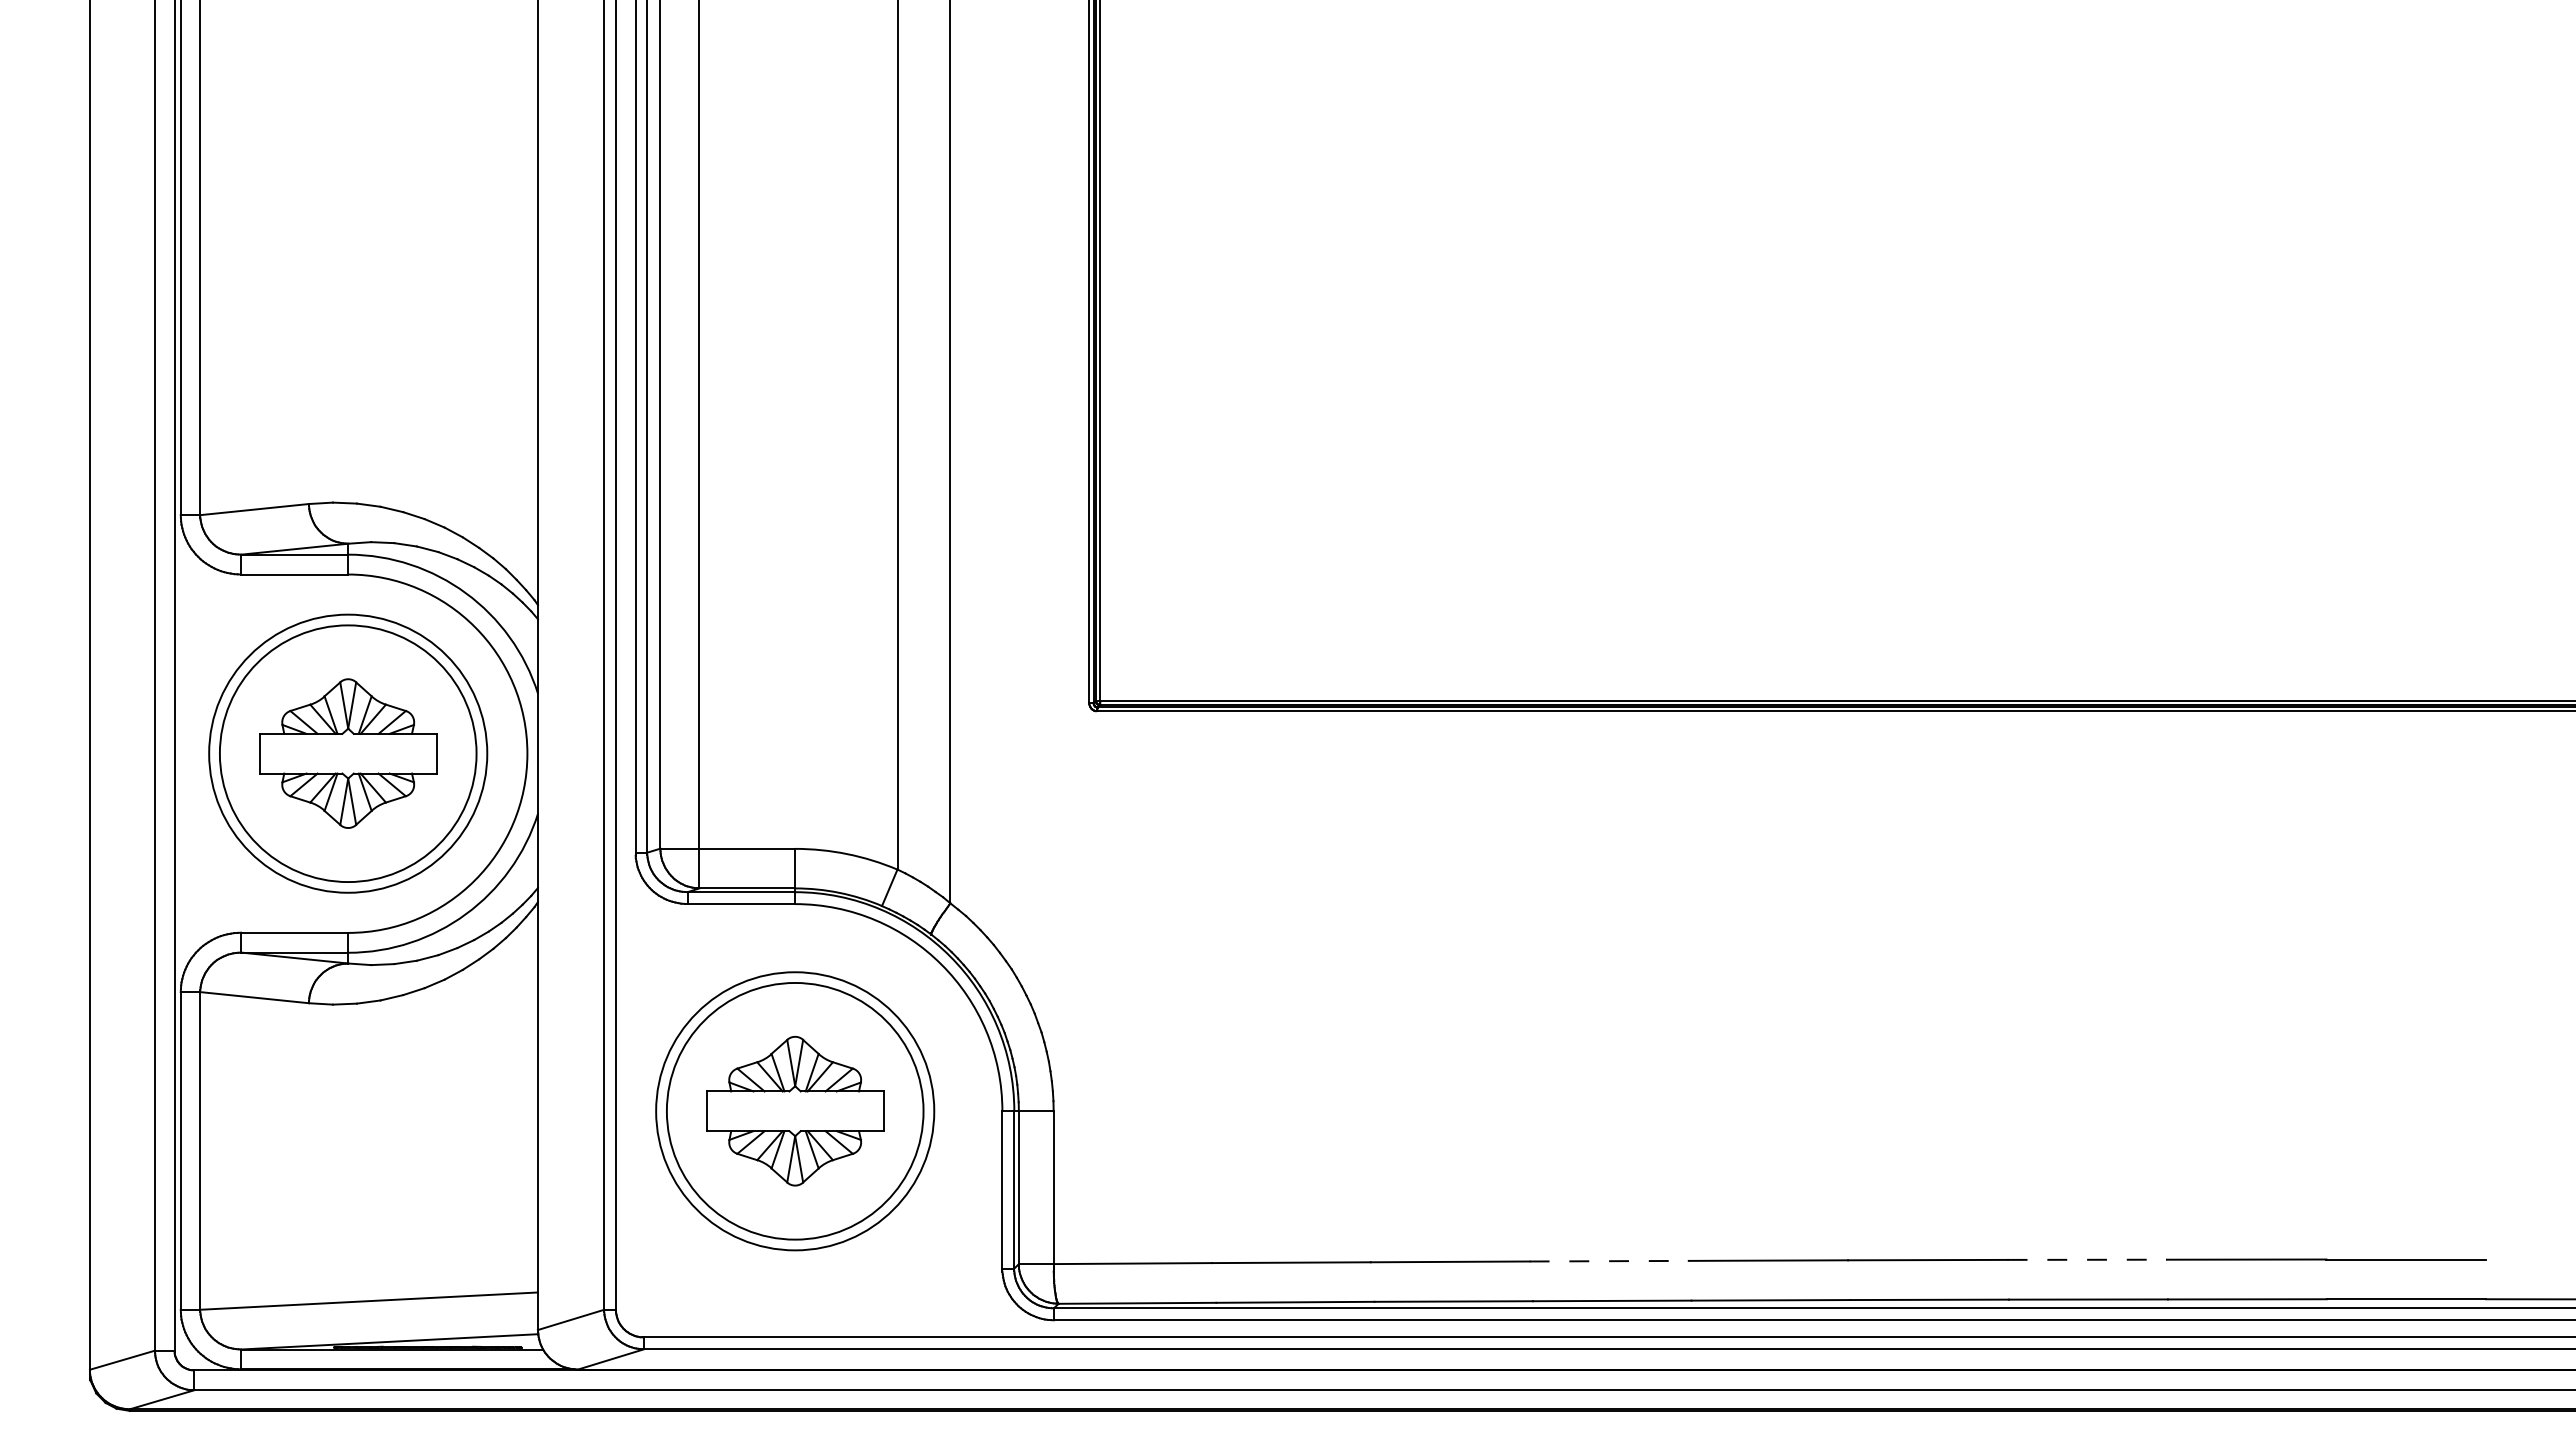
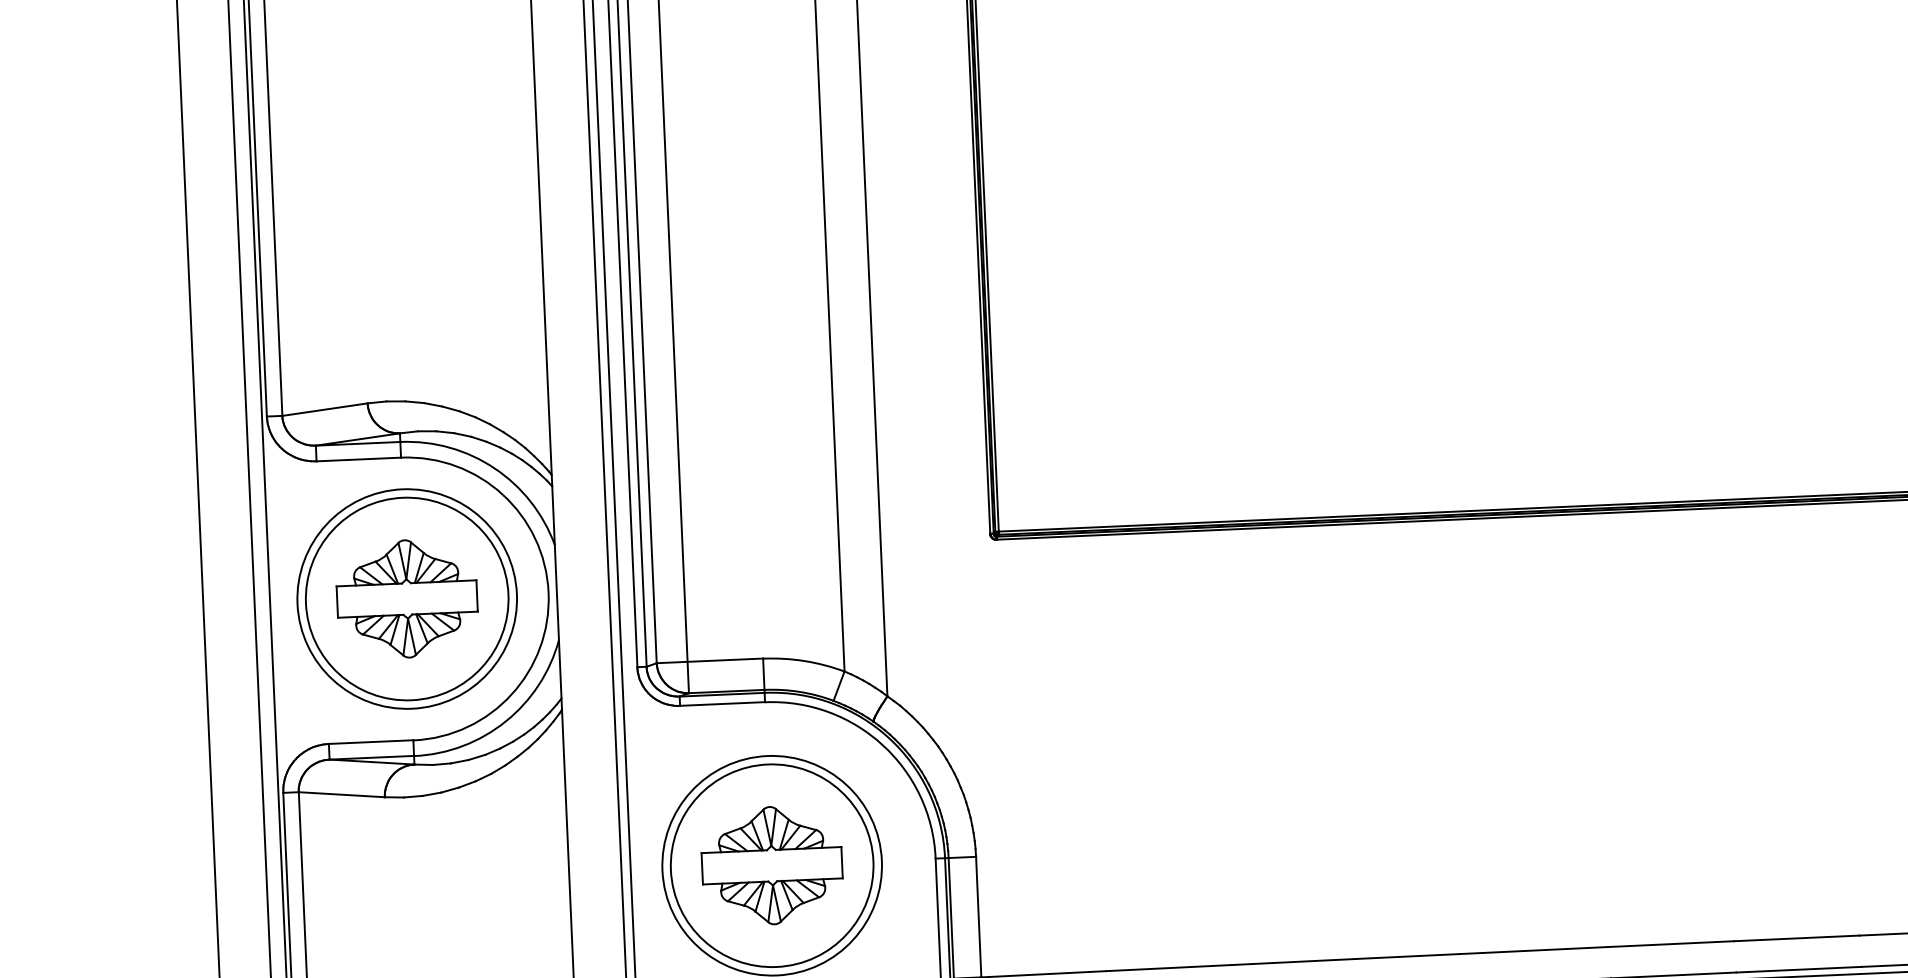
line: (2087, 1259) -> (1796, 938), dashed -> solid
line: (1609, 1261) -> (1419, 956), dashed -> solid

